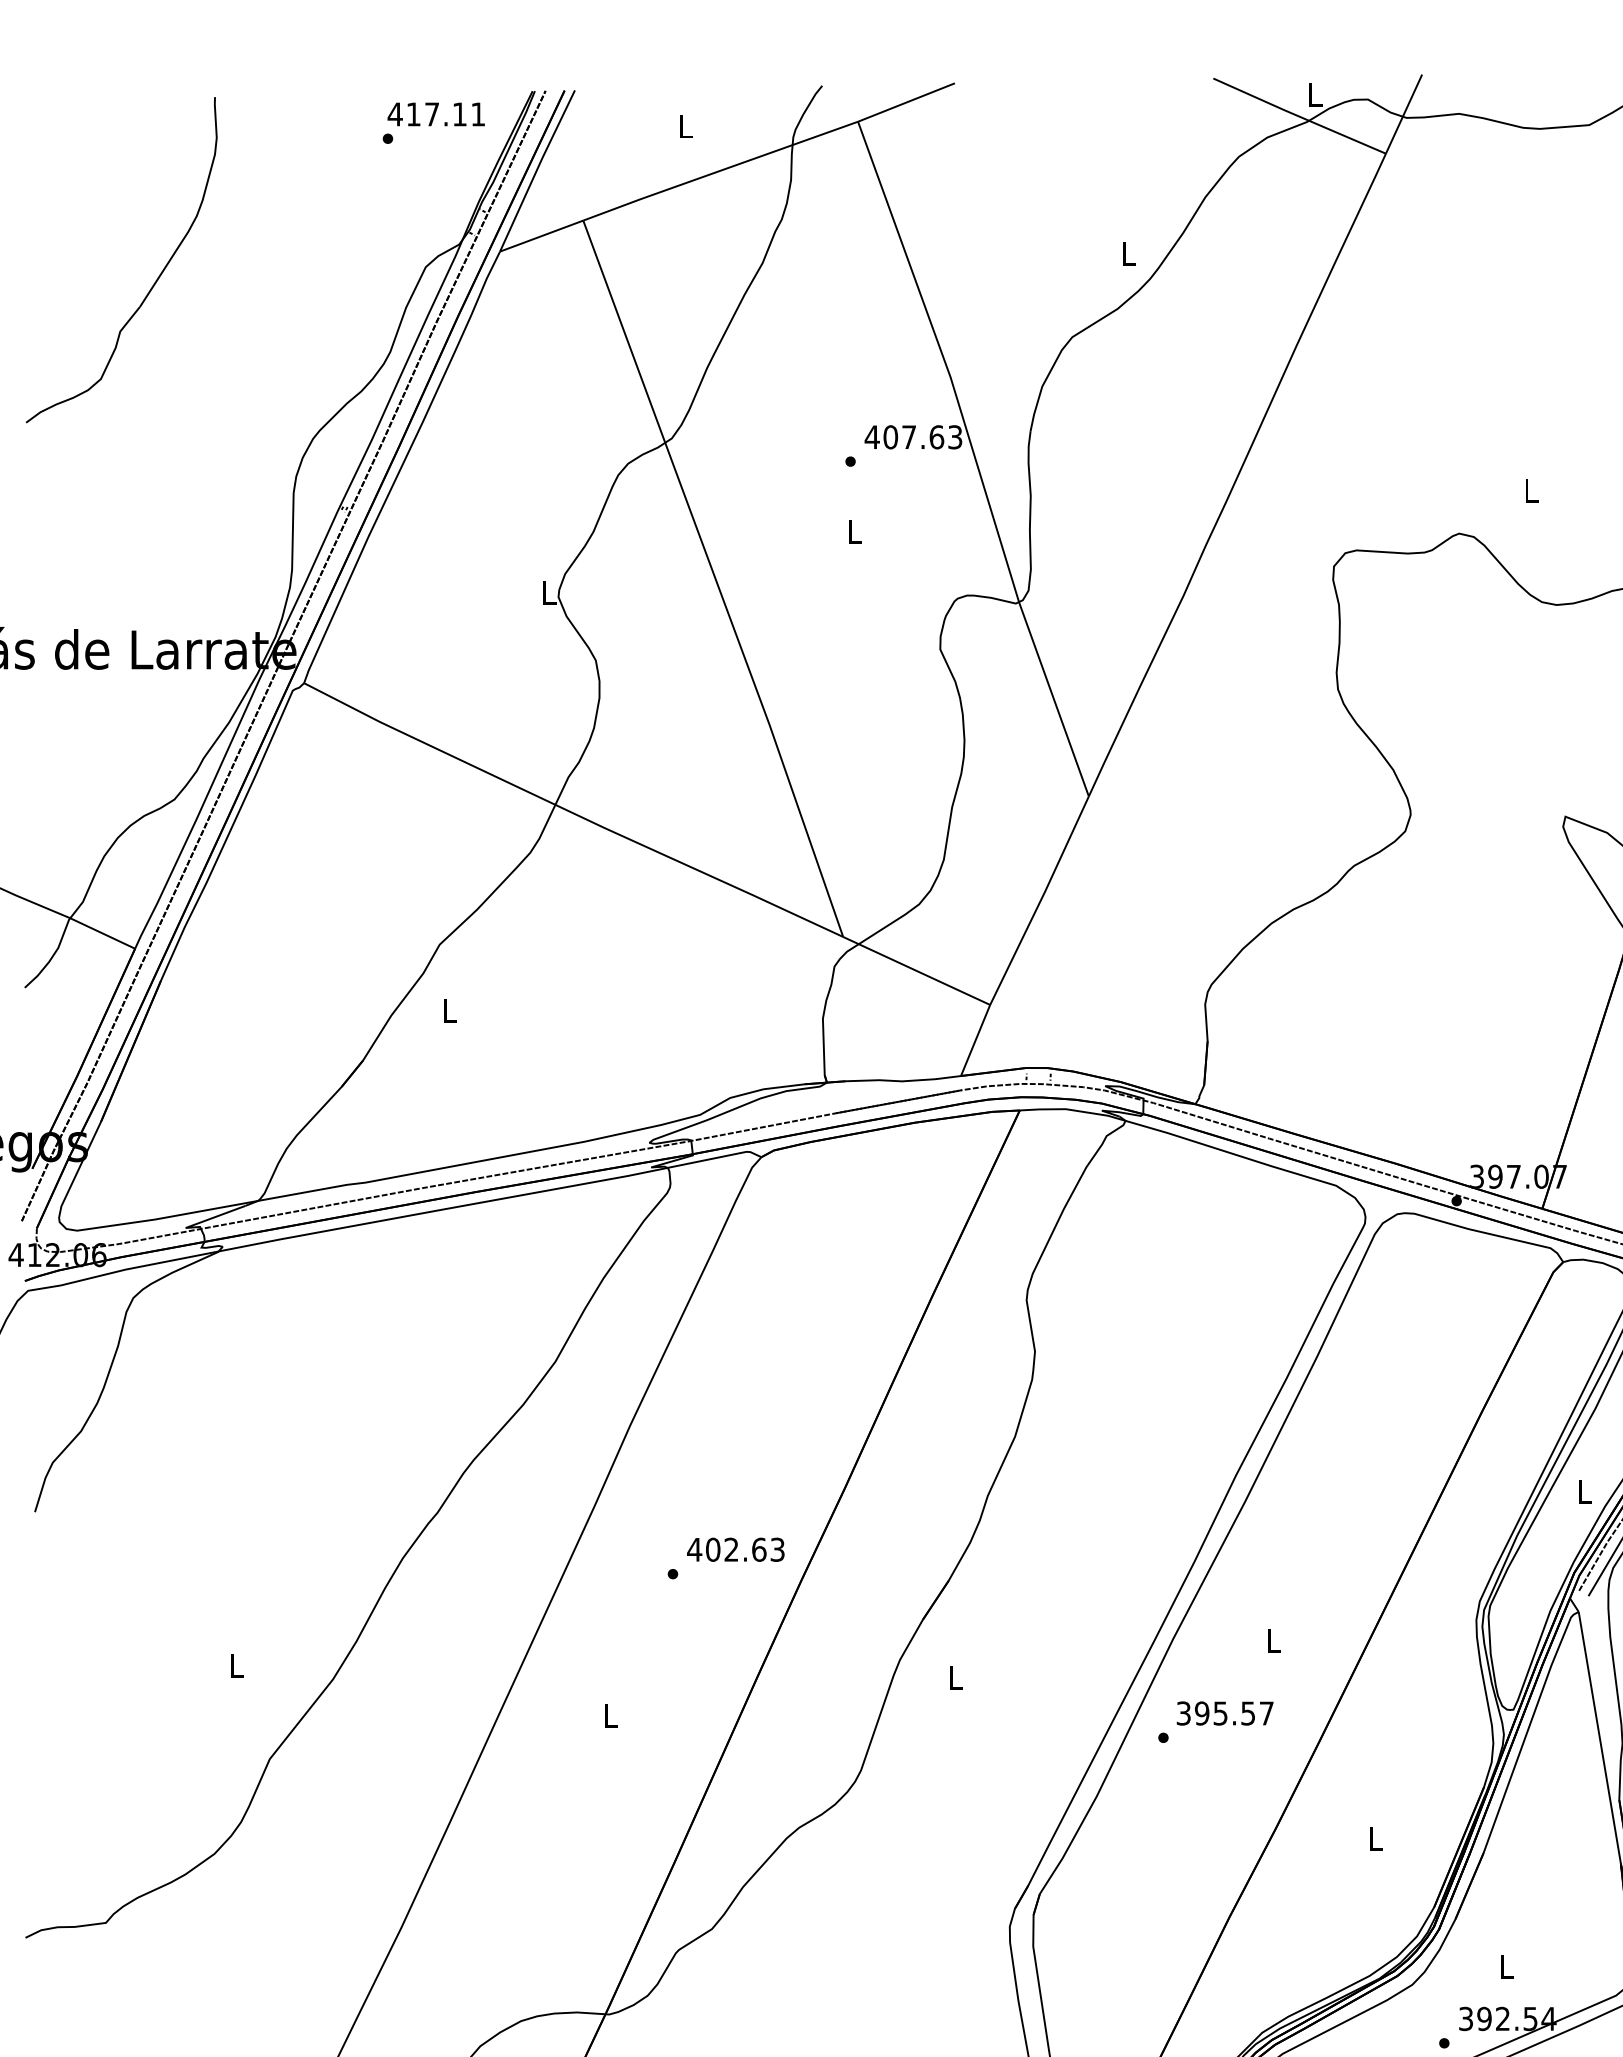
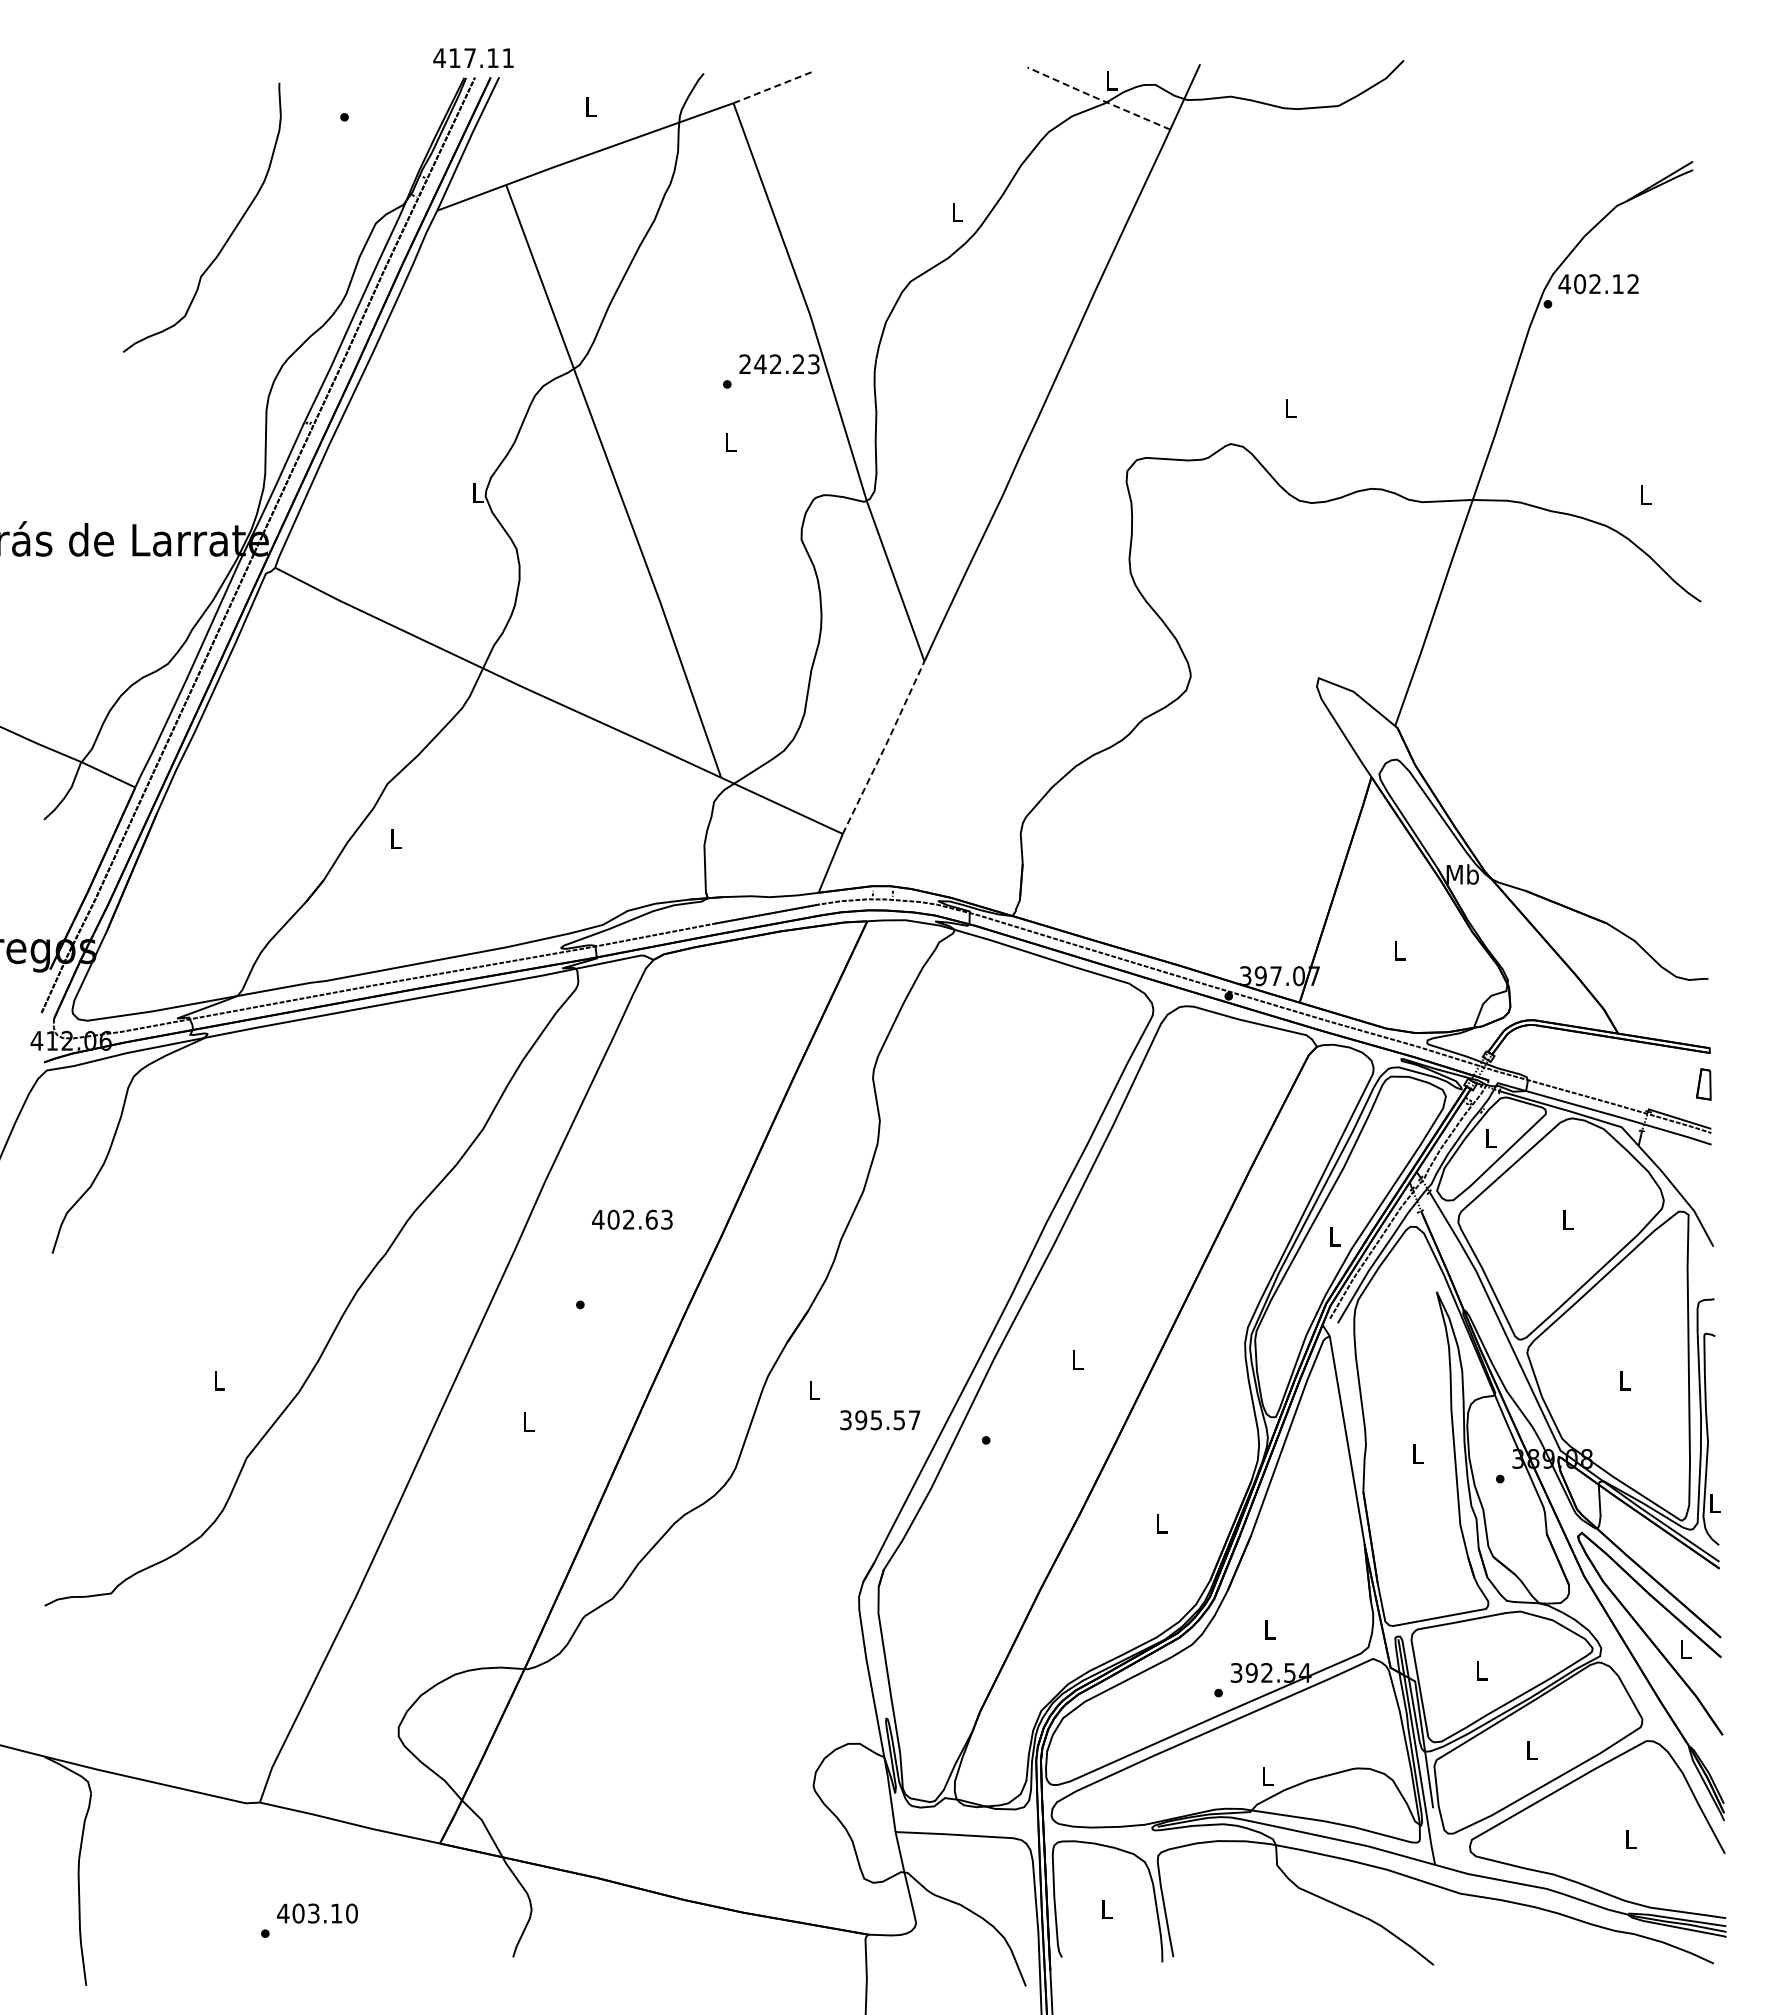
line: (907, 102) -> (774, 87), solid -> dashed
text: (436, 113) -> (473, 57), moved
line: (1299, 116) -> (1098, 98), solid -> dashed
part: (154, 281) -> (229, 235), moved
text: (903, 437) -> (771, 364), 407.63 -> 242.23
line: (1040, 900) -> (884, 747), solid -> dashed
text: (735, 1549) -> (632, 1219), moved
text: (1225, 1713) -> (880, 1420), moved

